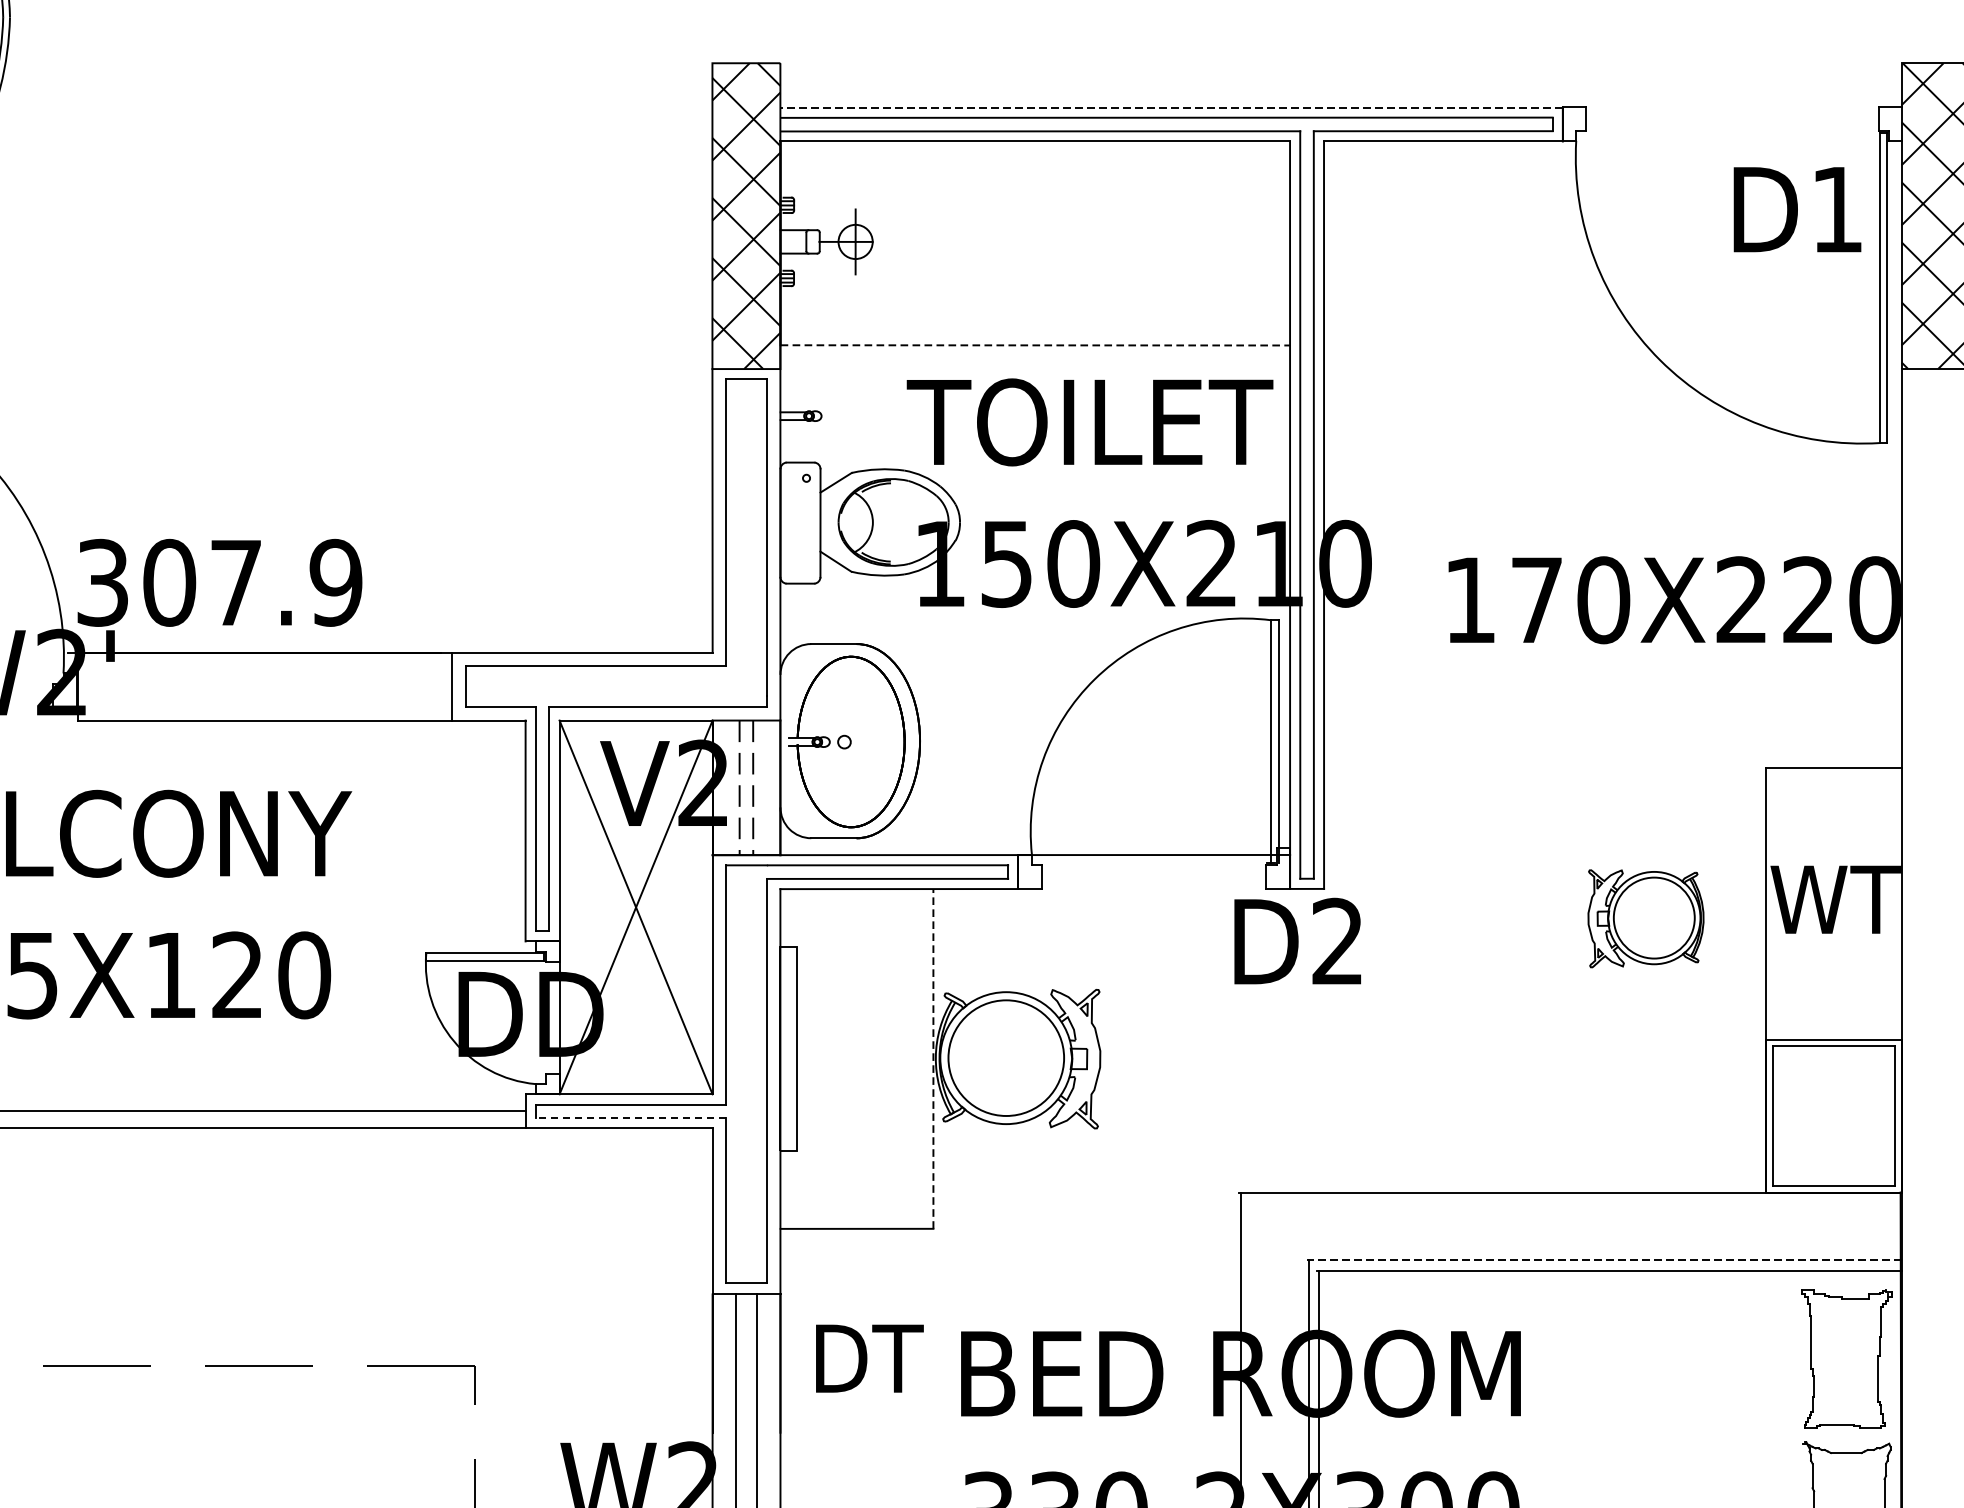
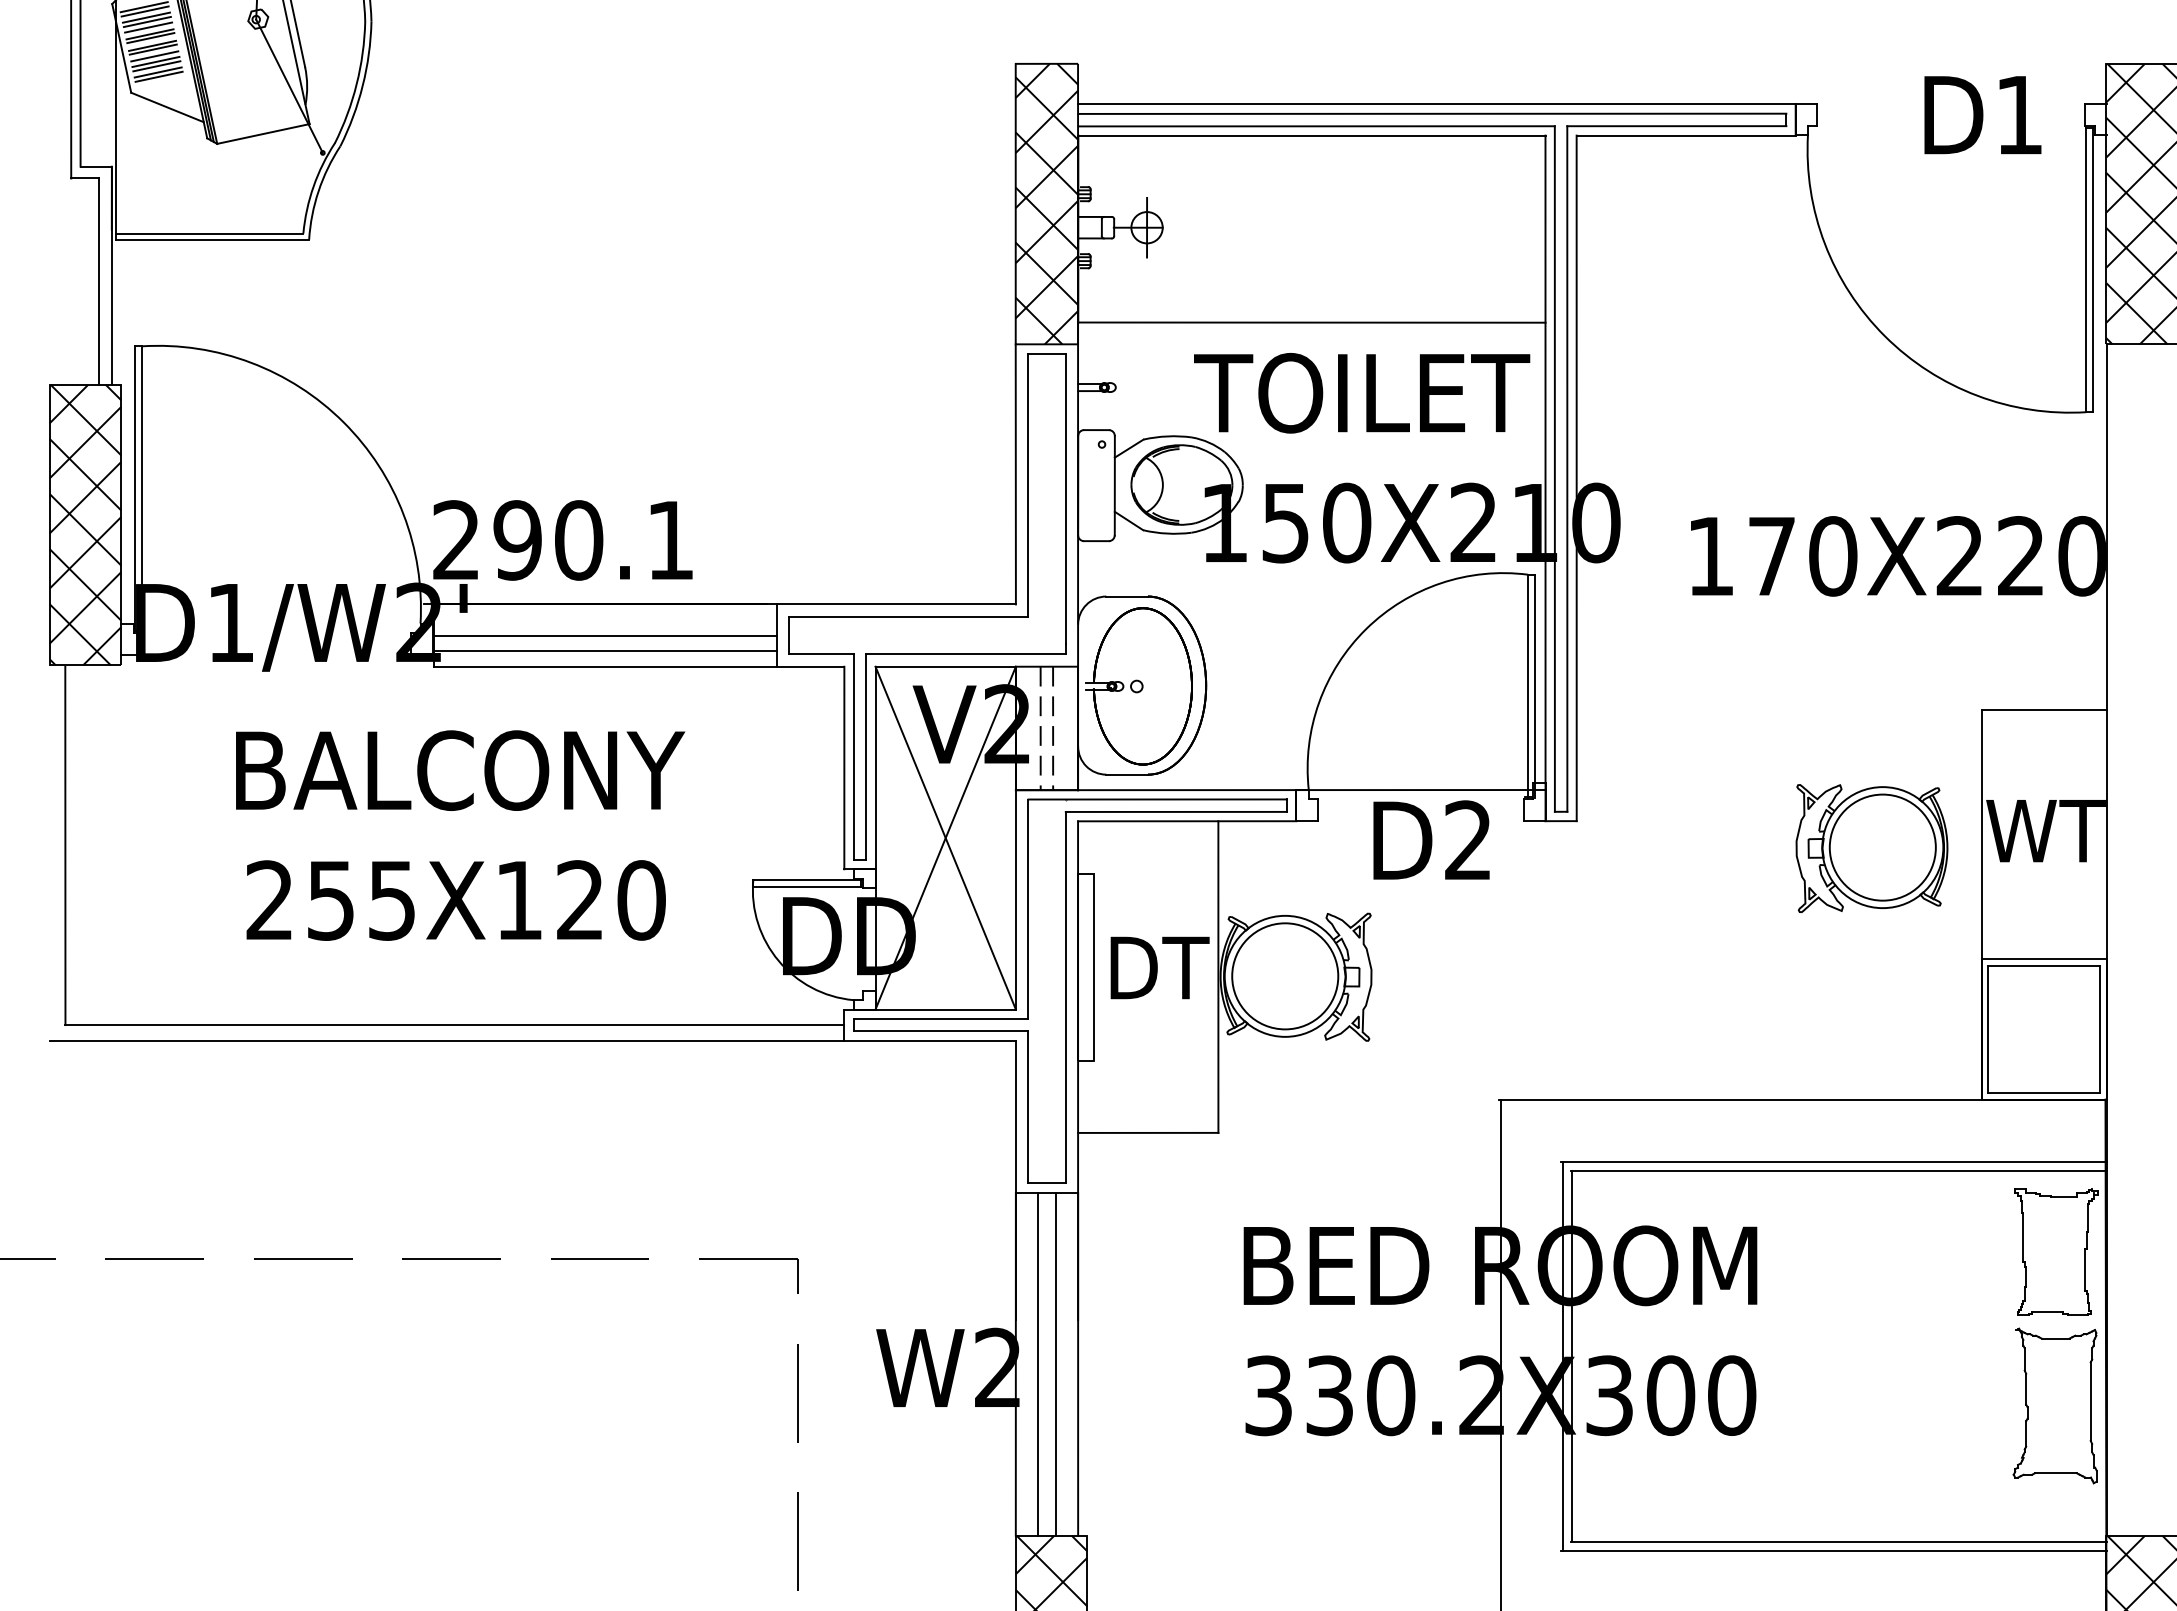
line: (1171, 107) -> (1436, 104), dashed -> solid
text: (1797, 210) -> (1982, 115), moved
line: (1034, 345) -> (1311, 322), dashed -> solid
text: (219, 582) -> (563, 540), 307.9 -> 290.1
line: (265, 686) -> (605, 635), added
line: (265, 703) -> (605, 651), added
part: (1645, 918) -> (1871, 848), size x1.43
text: (1297, 940) -> (1431, 839), moved
line: (933, 1059) -> (1218, 977), dashed -> solid
line: (630, 1118) -> (940, 1031), dashed -> solid
line: (1604, 1260) -> (1833, 1161), dashed -> solid
text: (869, 1358) -> (1159, 967), moved

